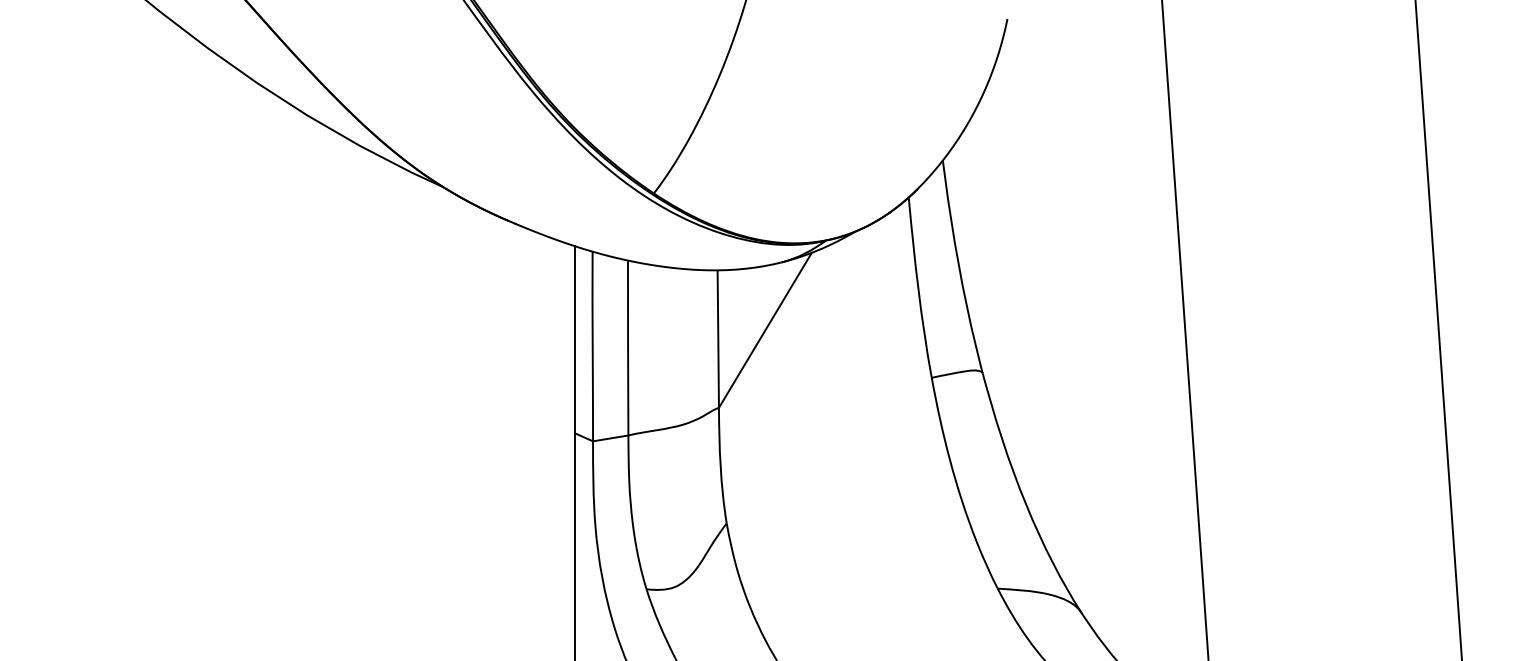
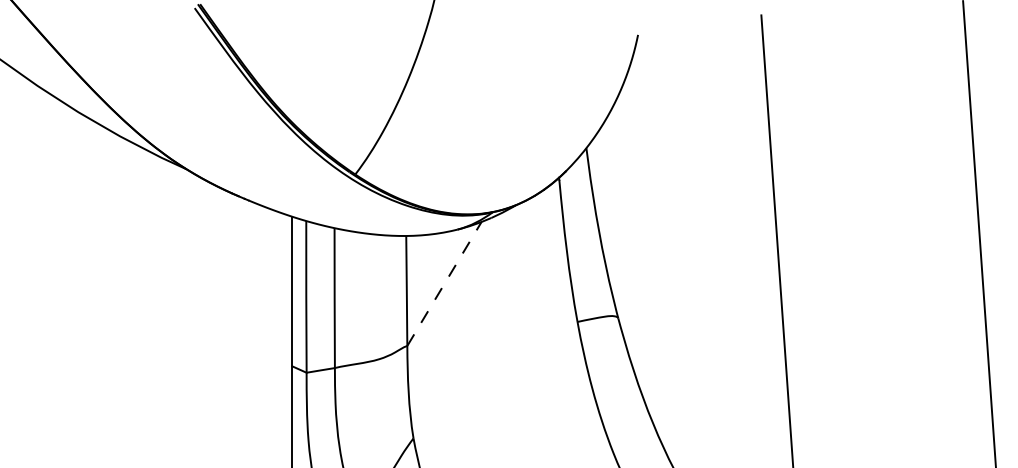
line: (765, 329) -> (444, 283), solid -> dashed

